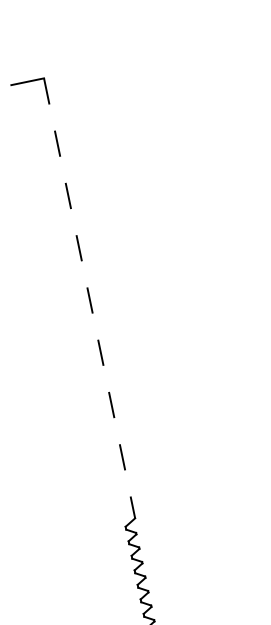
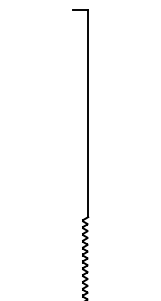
line: (90, 298) -> (88, 113), dashed -> solid

